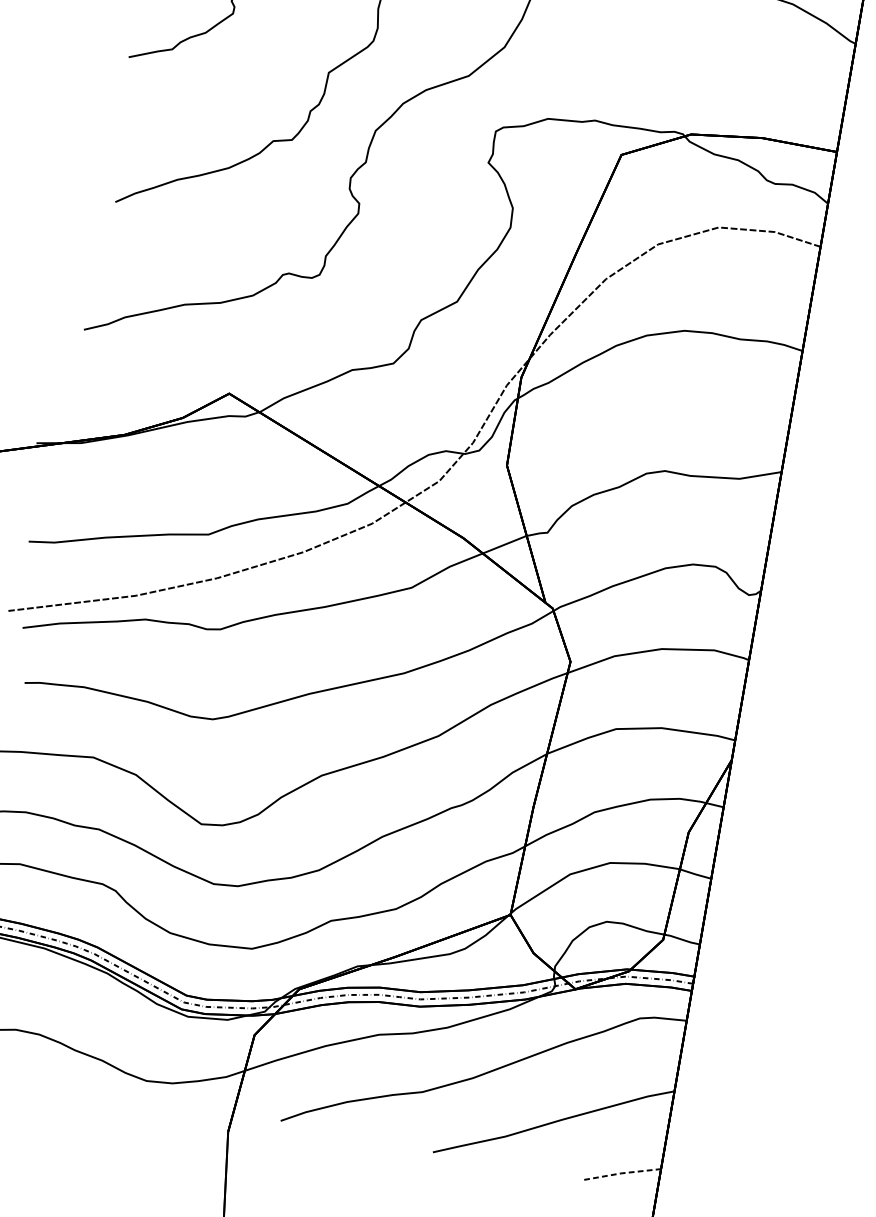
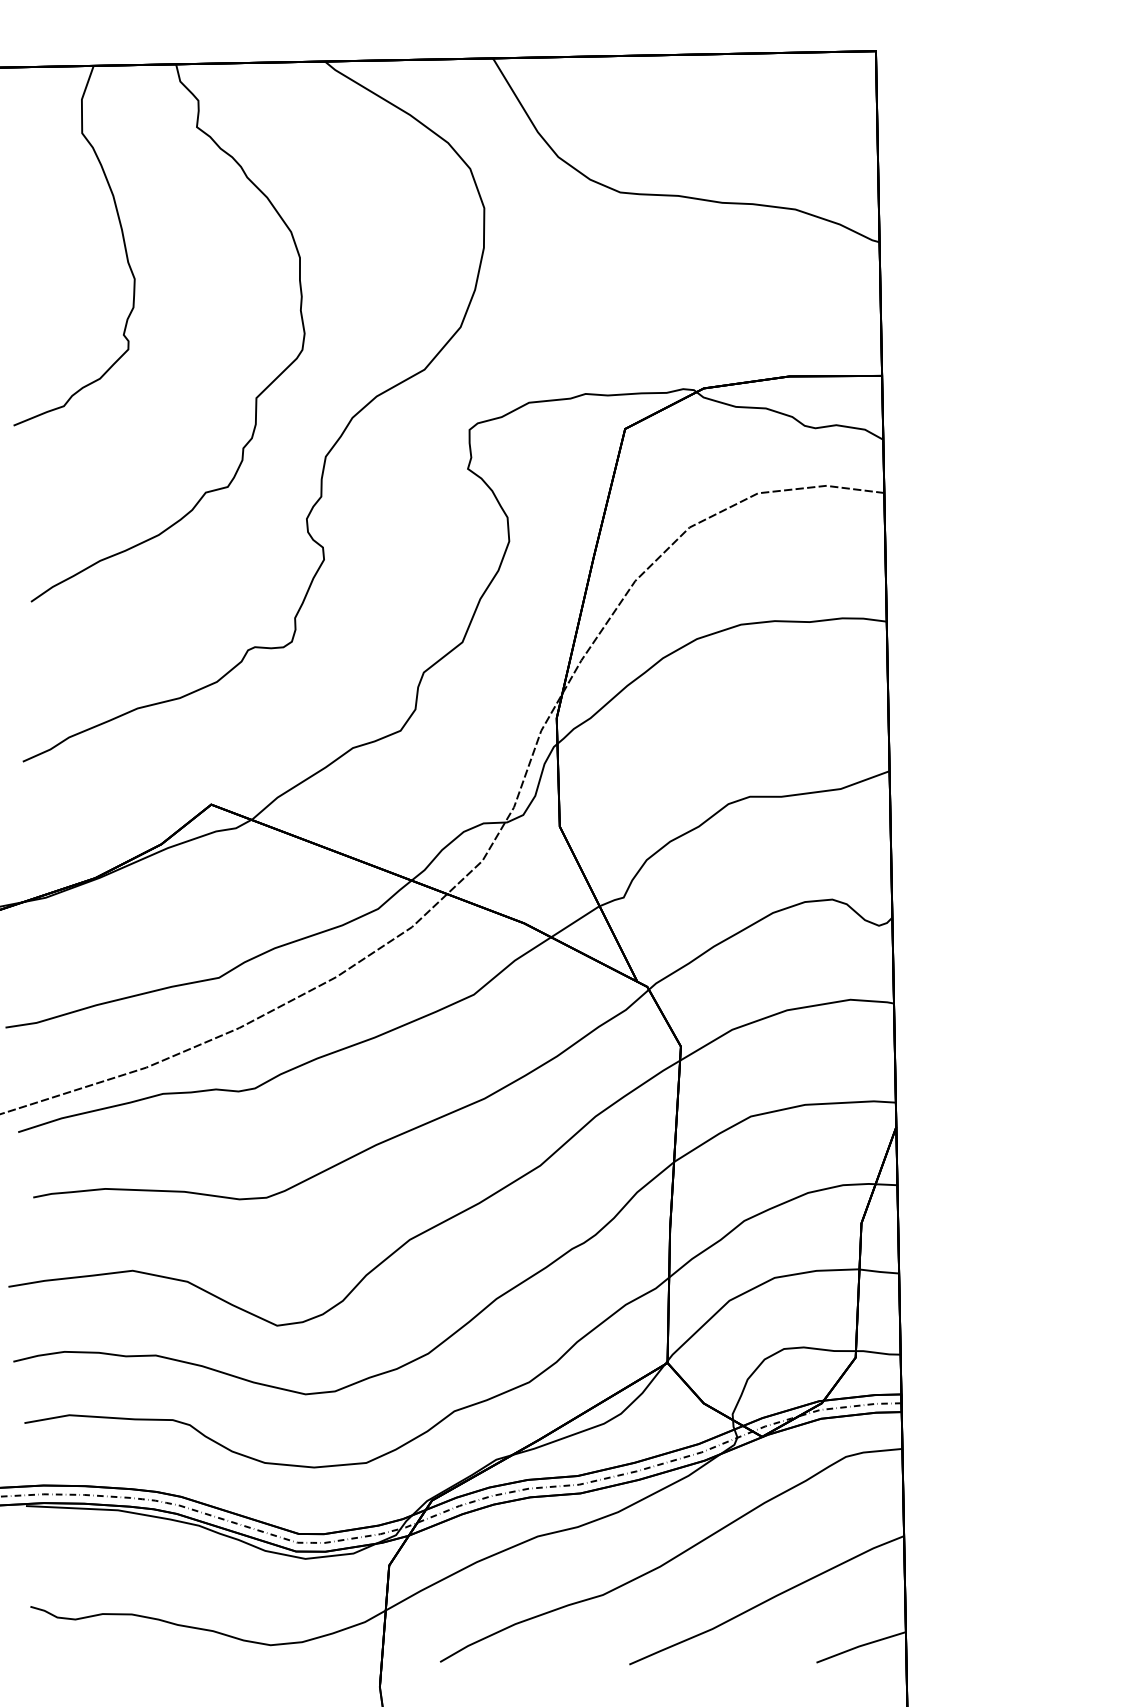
line: (622, 1173) -> (860, 1646), dashed -> solid

